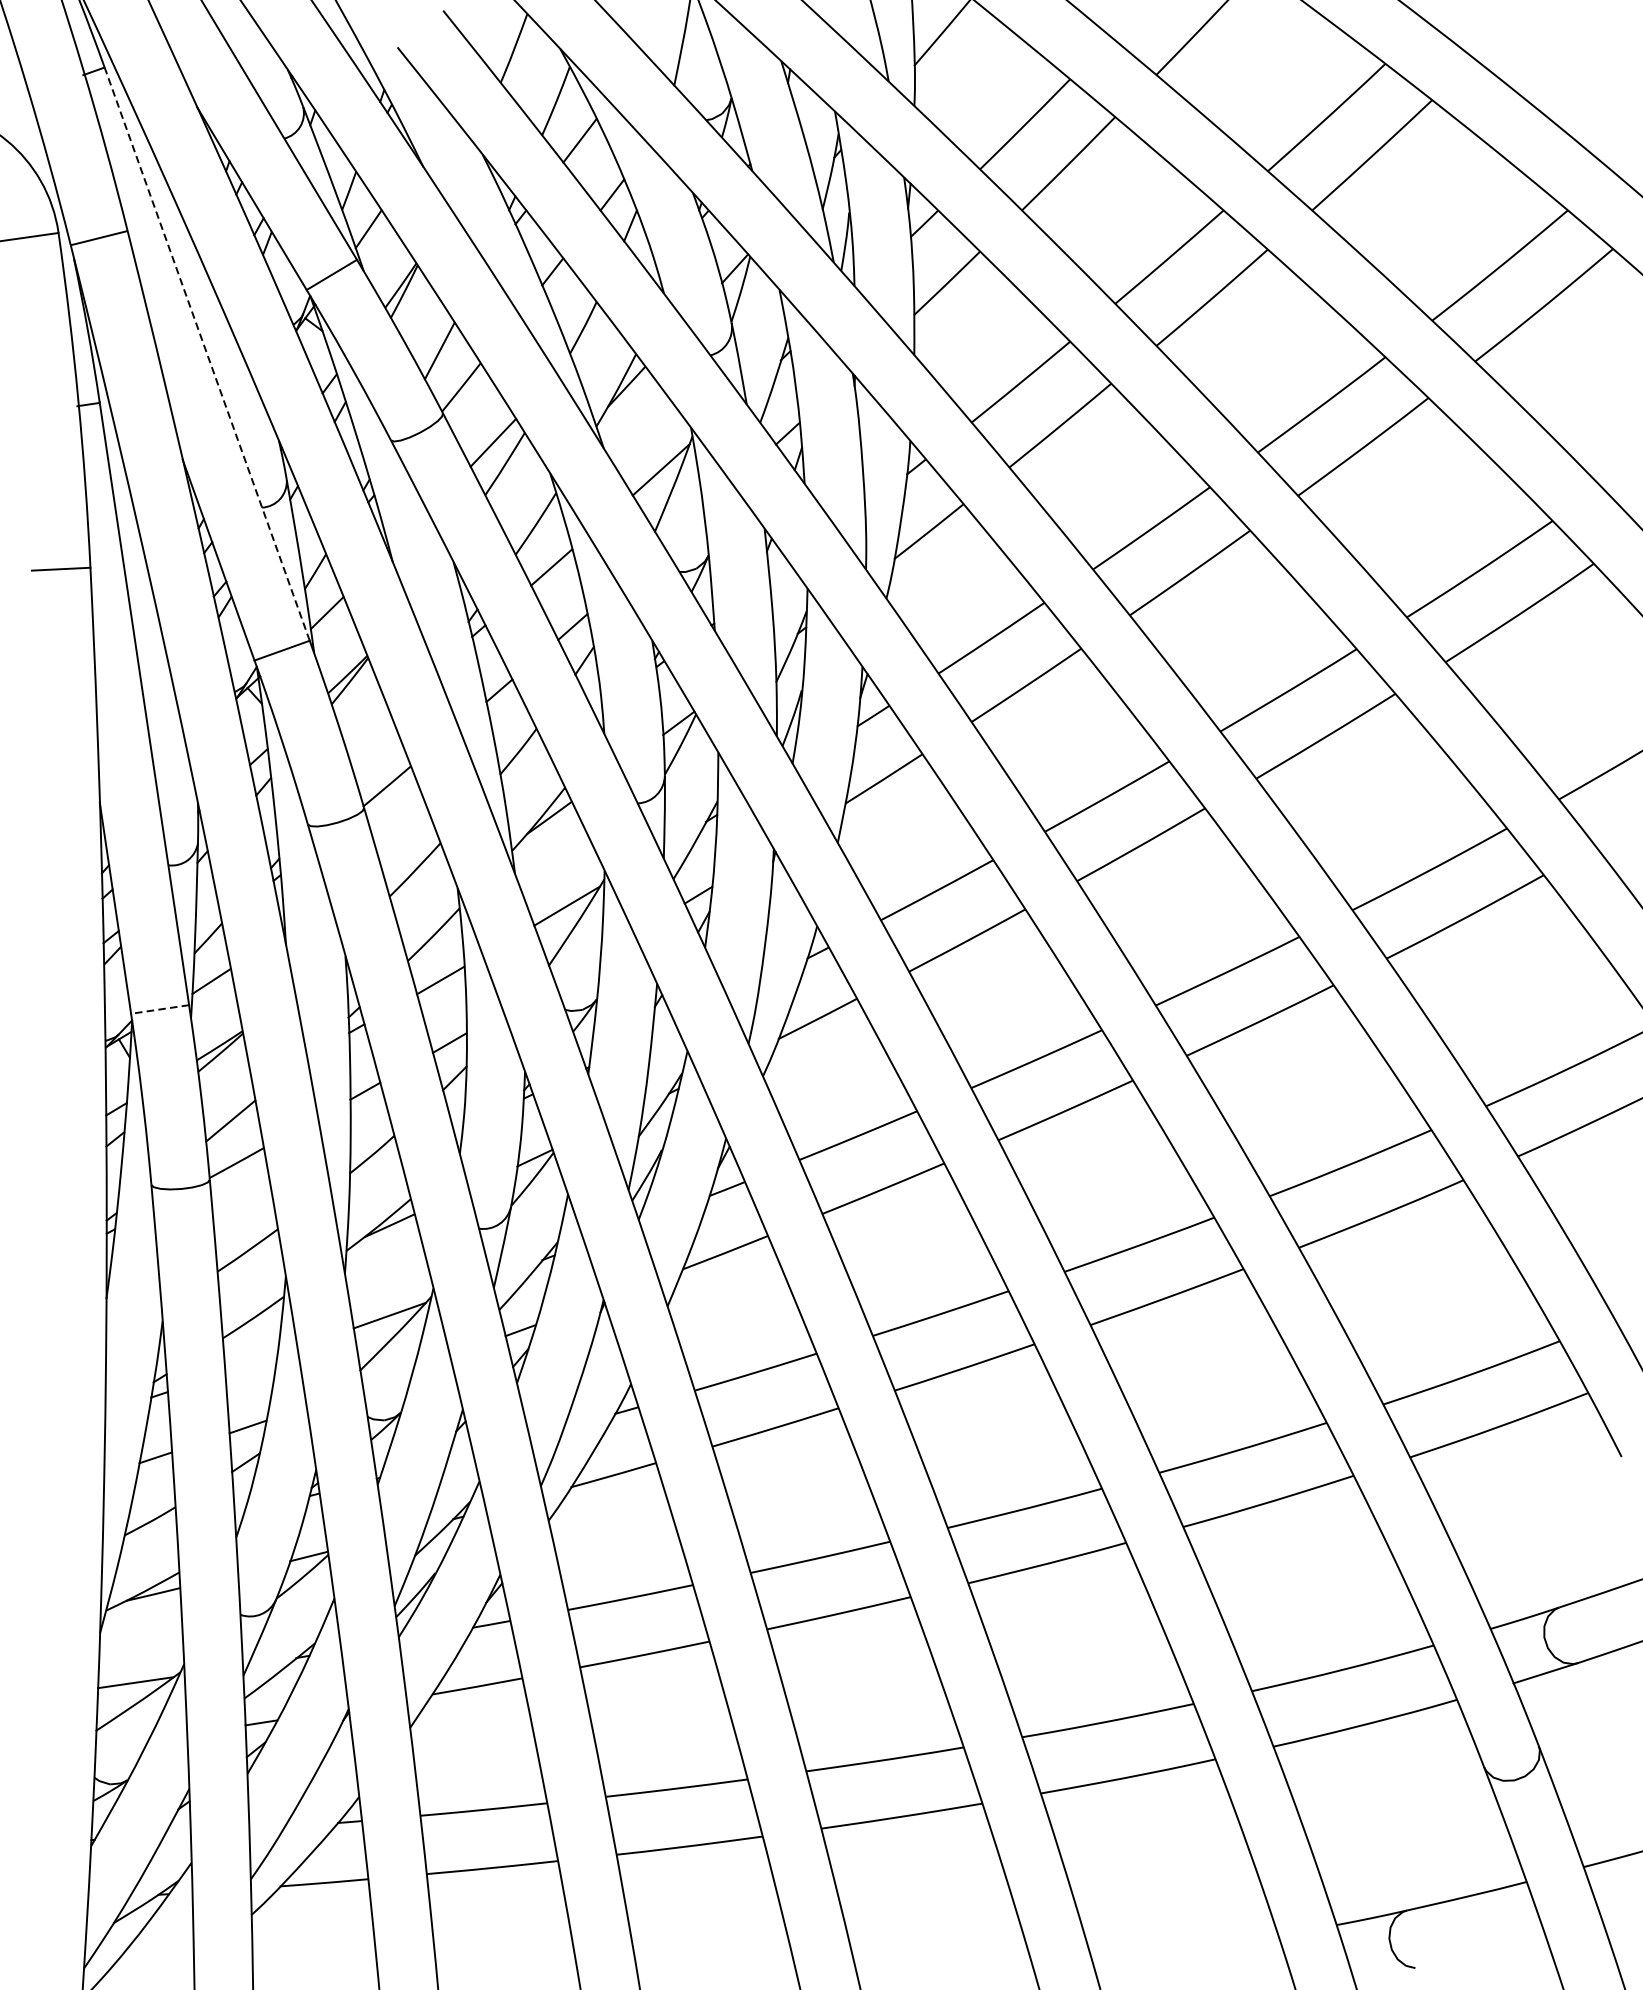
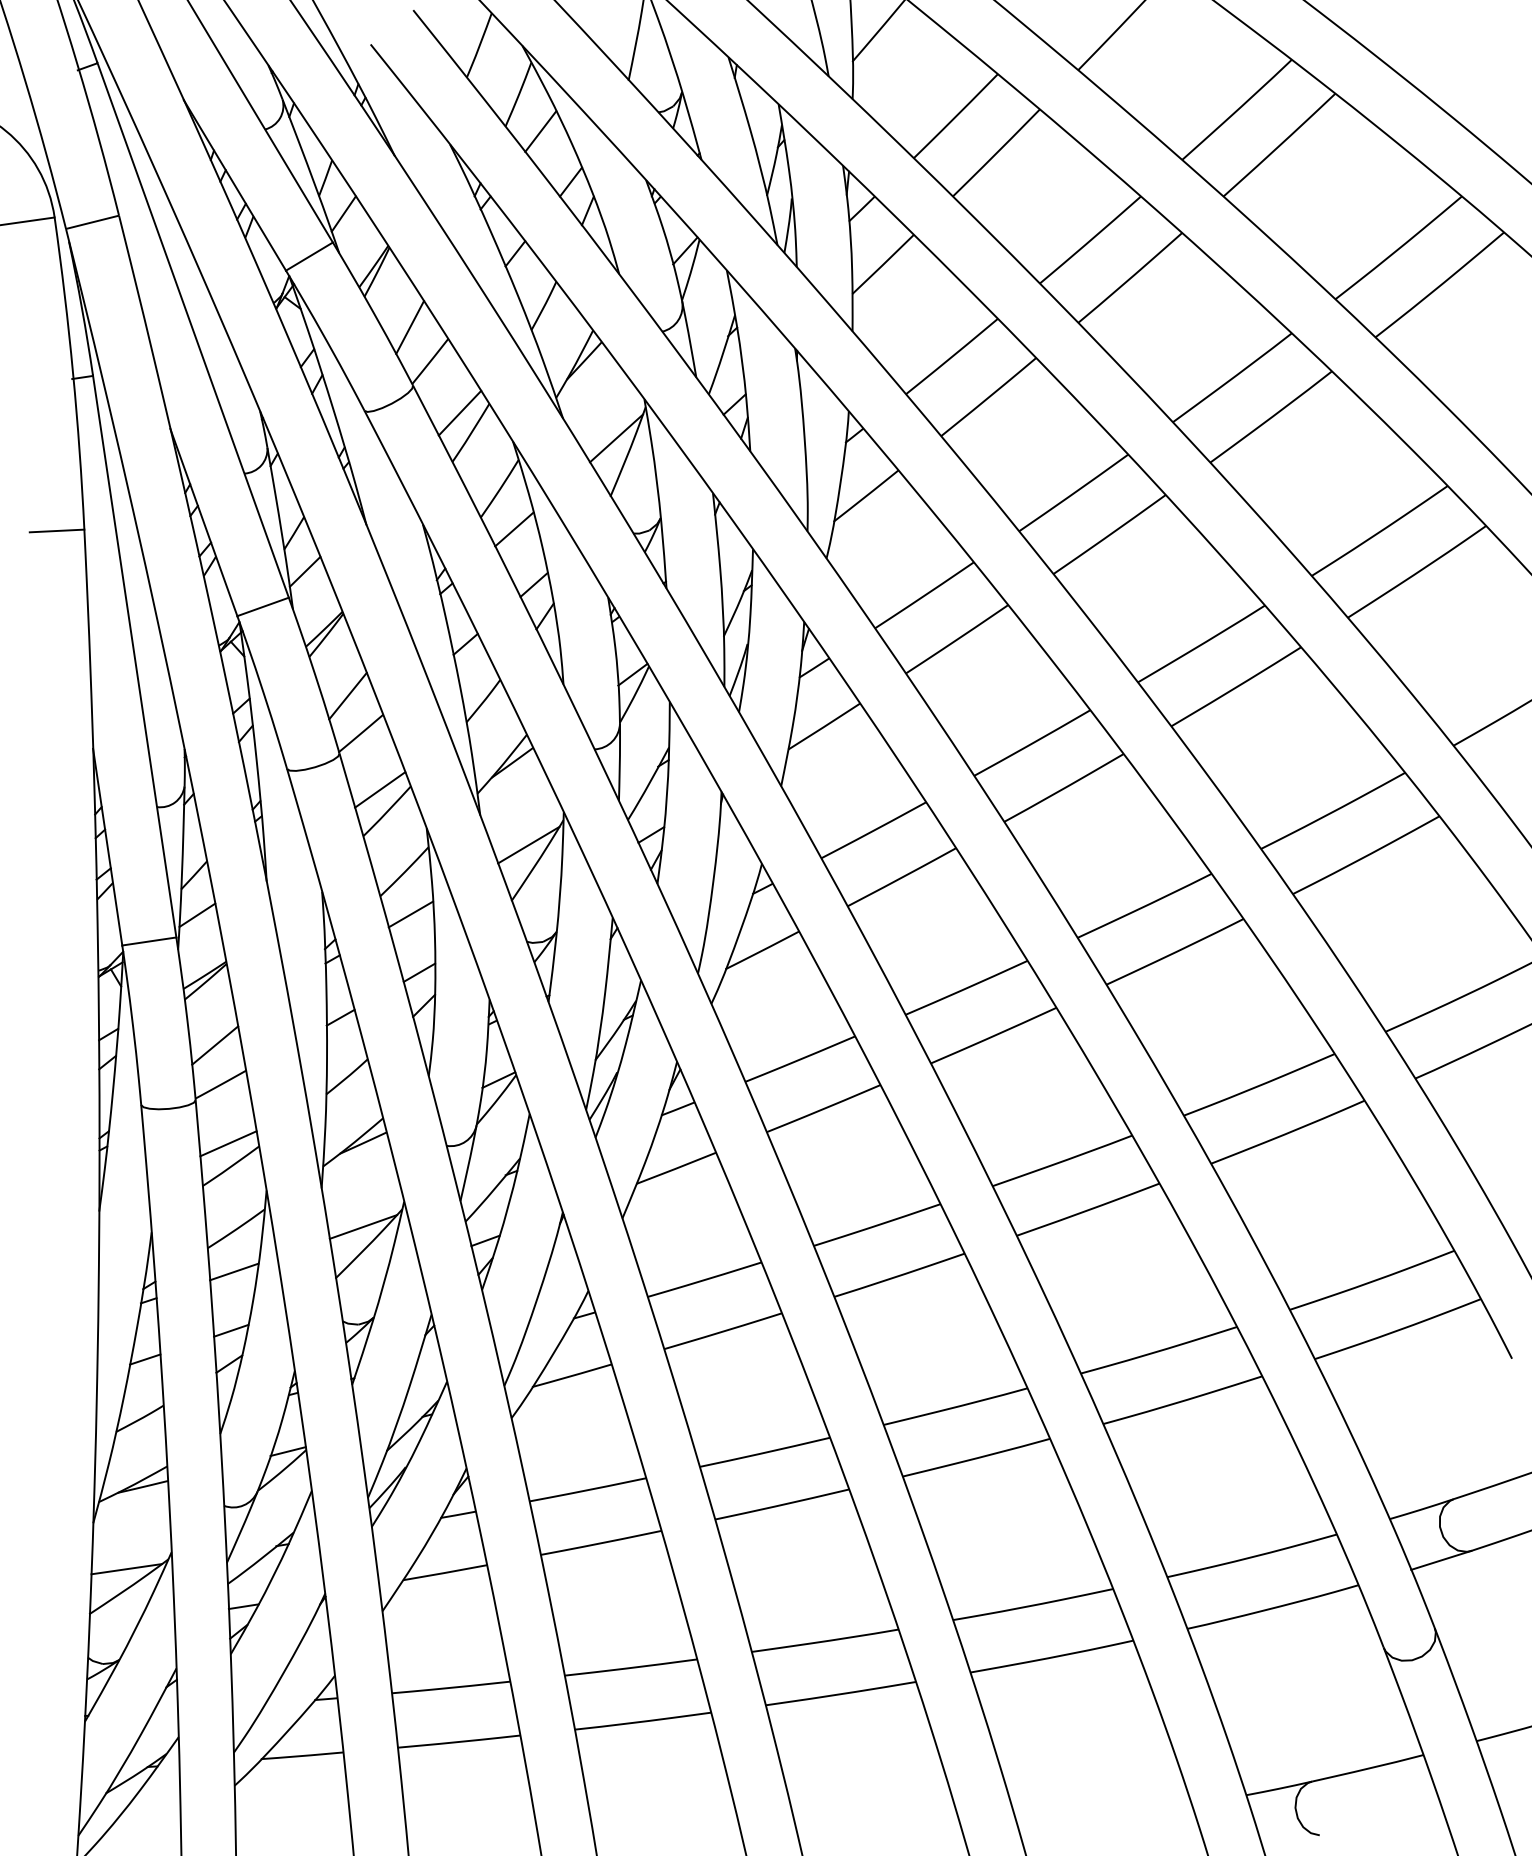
line: (206, 353) -> (192, 329), dashed -> solid
line: (372, 745) -> (347, 695), added
line: (408, 846) -> (380, 789), added
line: (159, 1009) -> (148, 941), dashed -> solid
line: (245, 1226) -> (228, 1143), added
line: (251, 1363) -> (234, 1271), added

